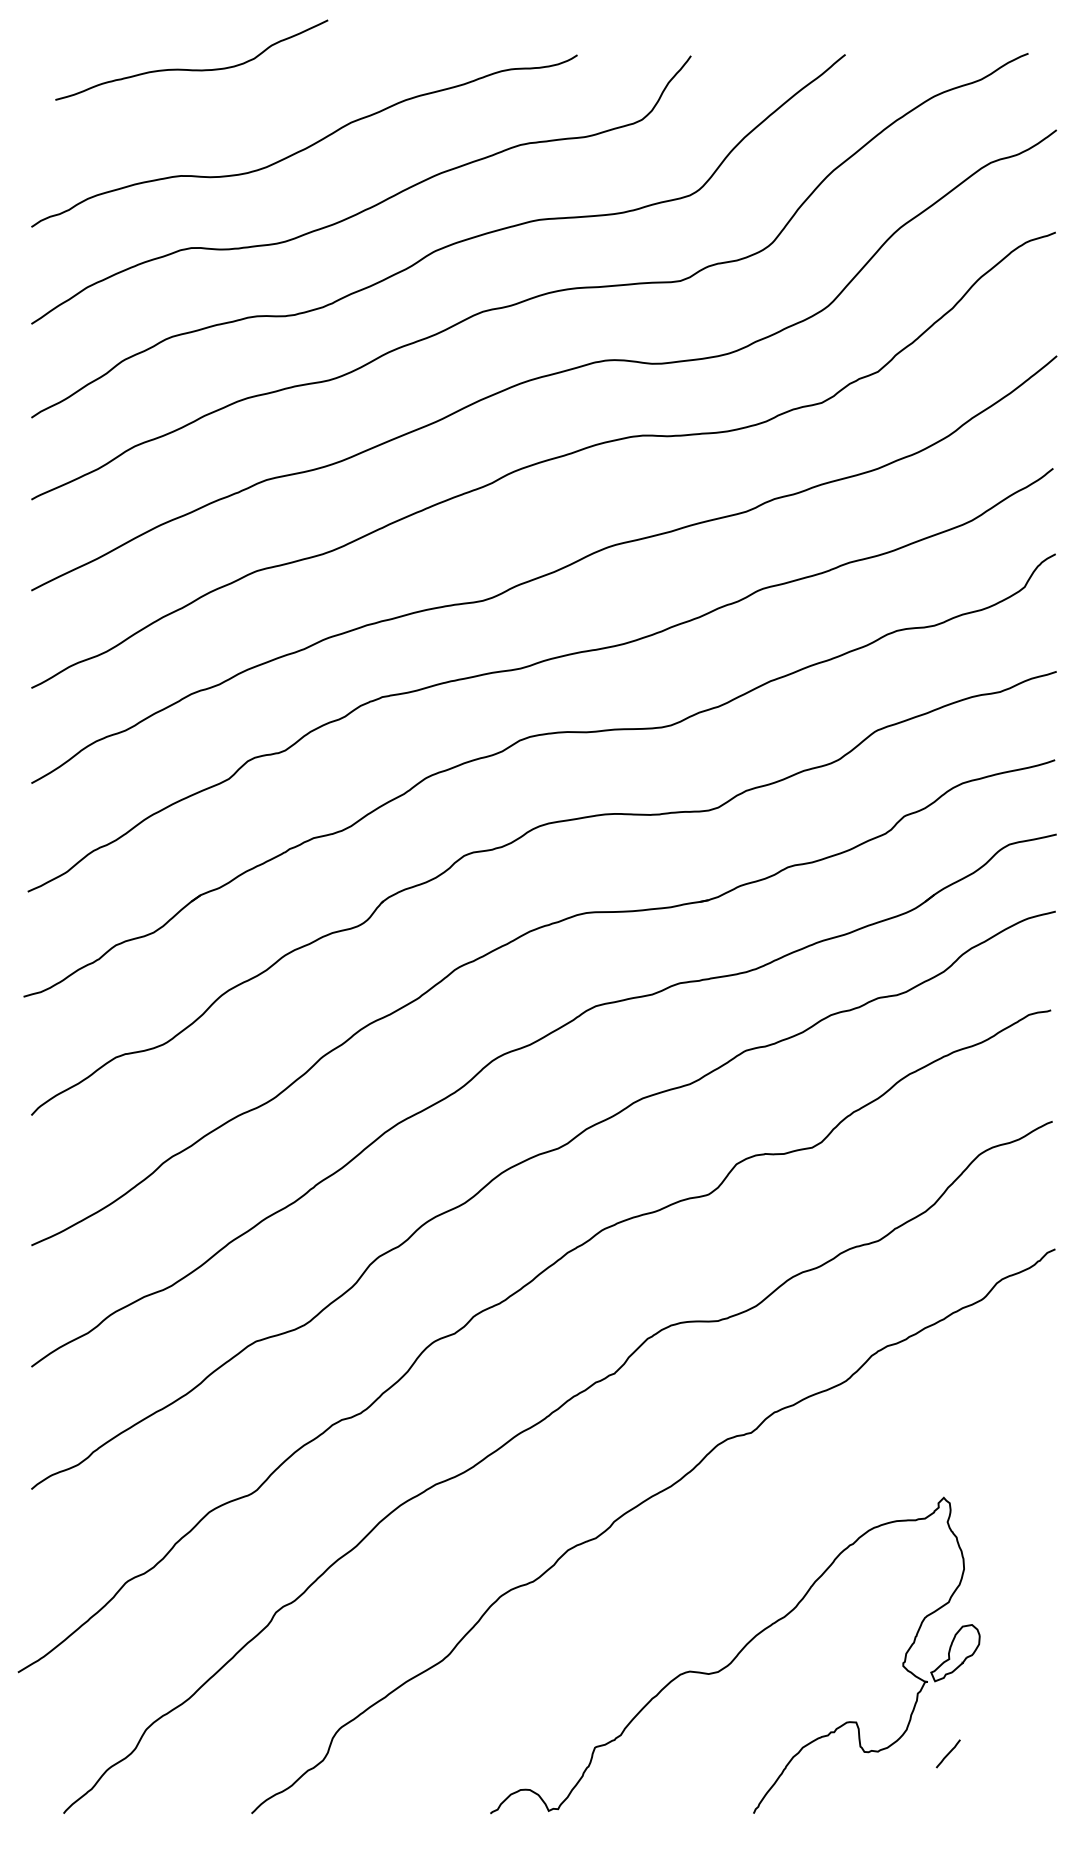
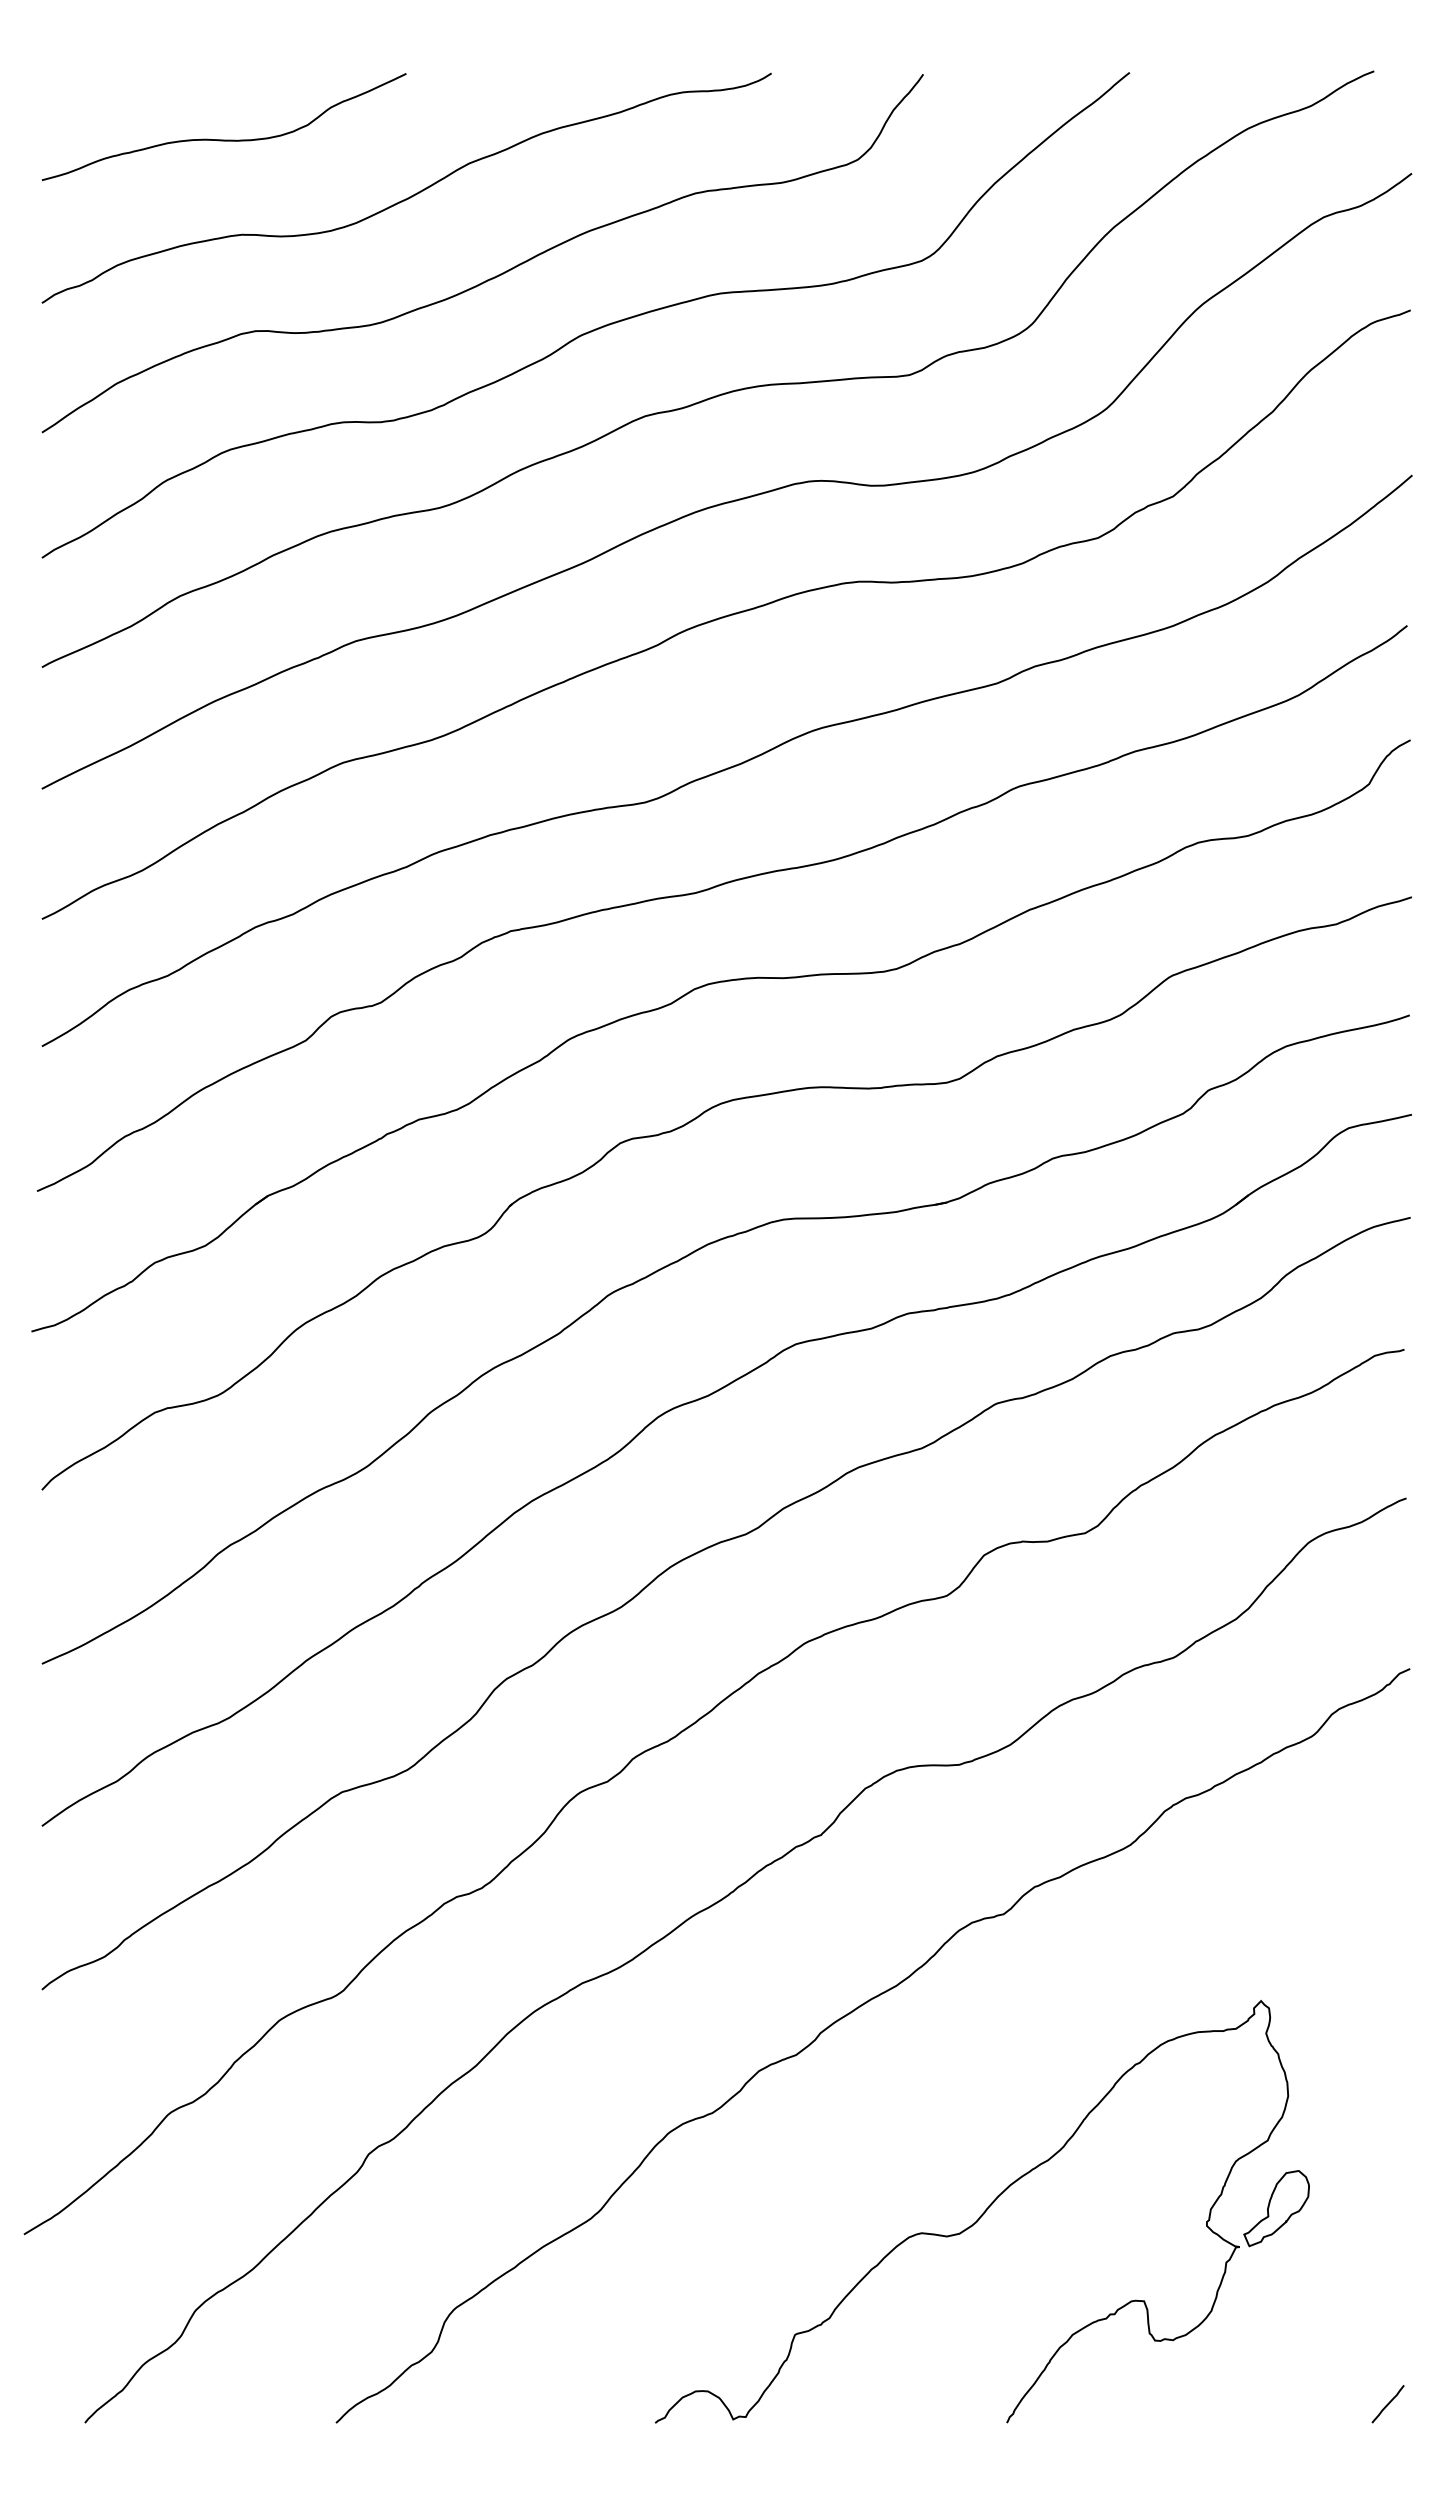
curve: (191, 69) -> (223, 139), moved
line: (947, 1754) -> (1387, 2404), moved

